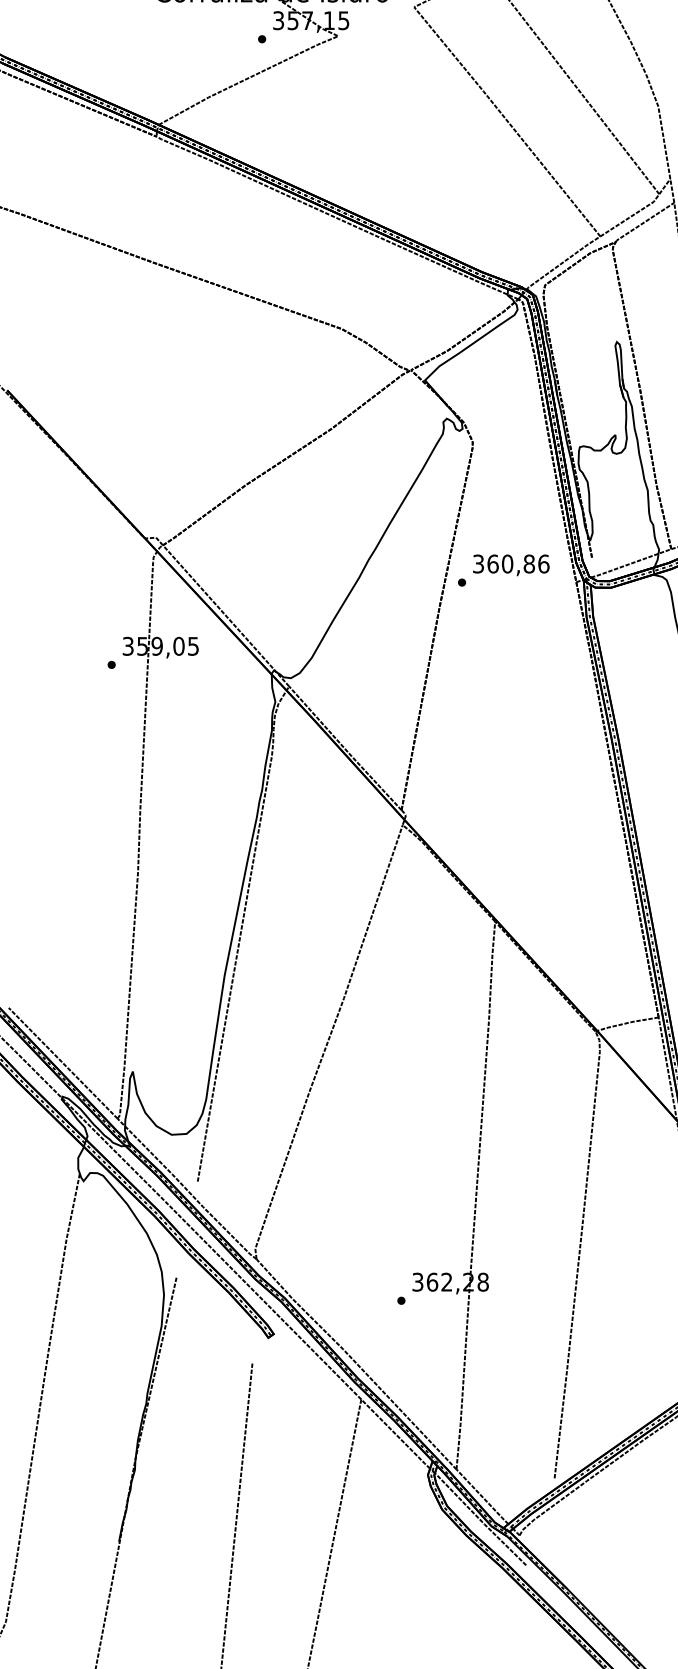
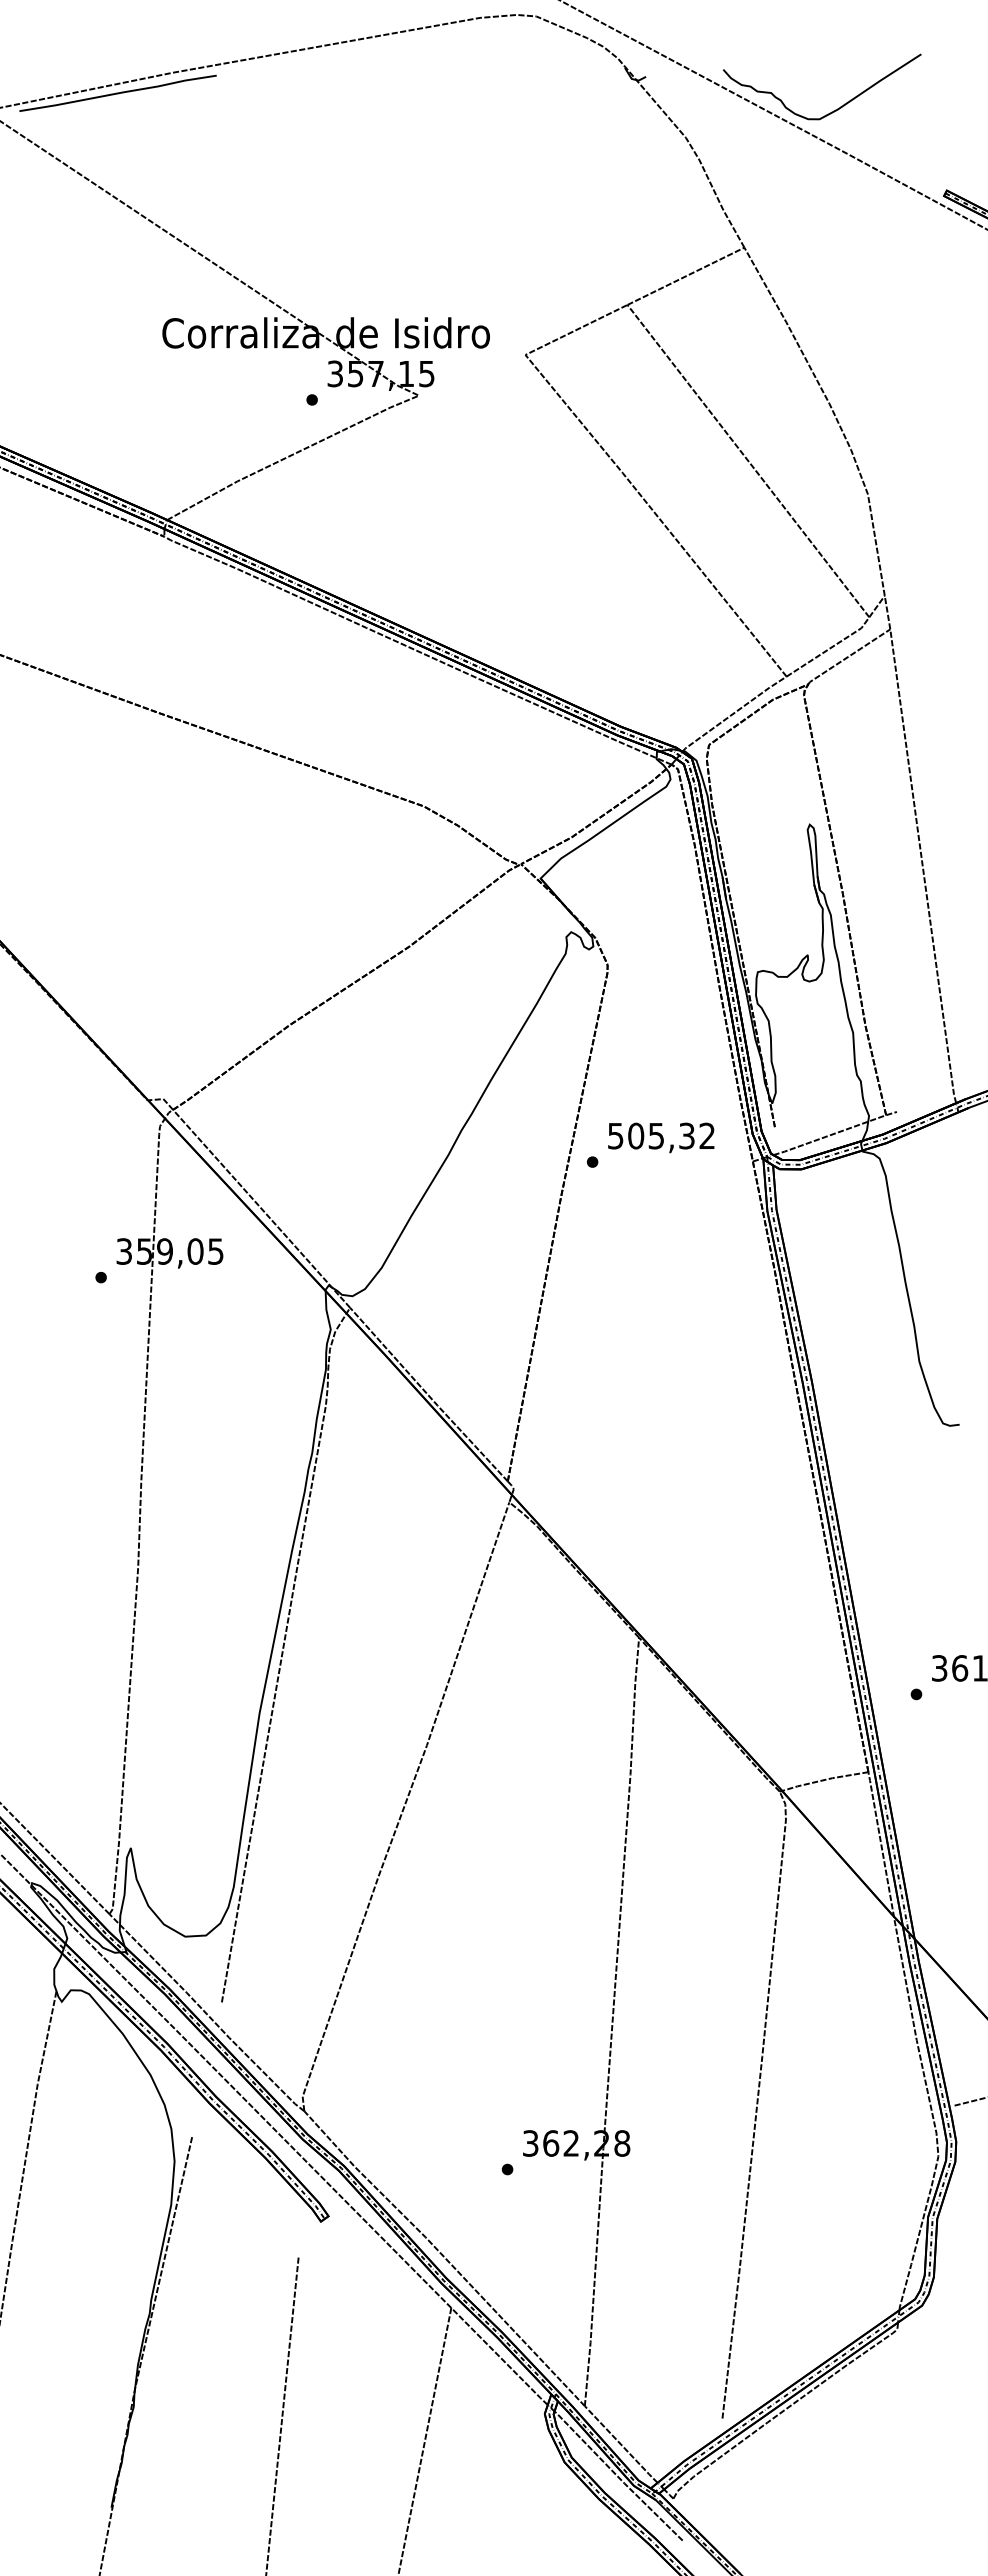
text: (511, 563) -> (661, 1135), 360,86 -> 505,32

